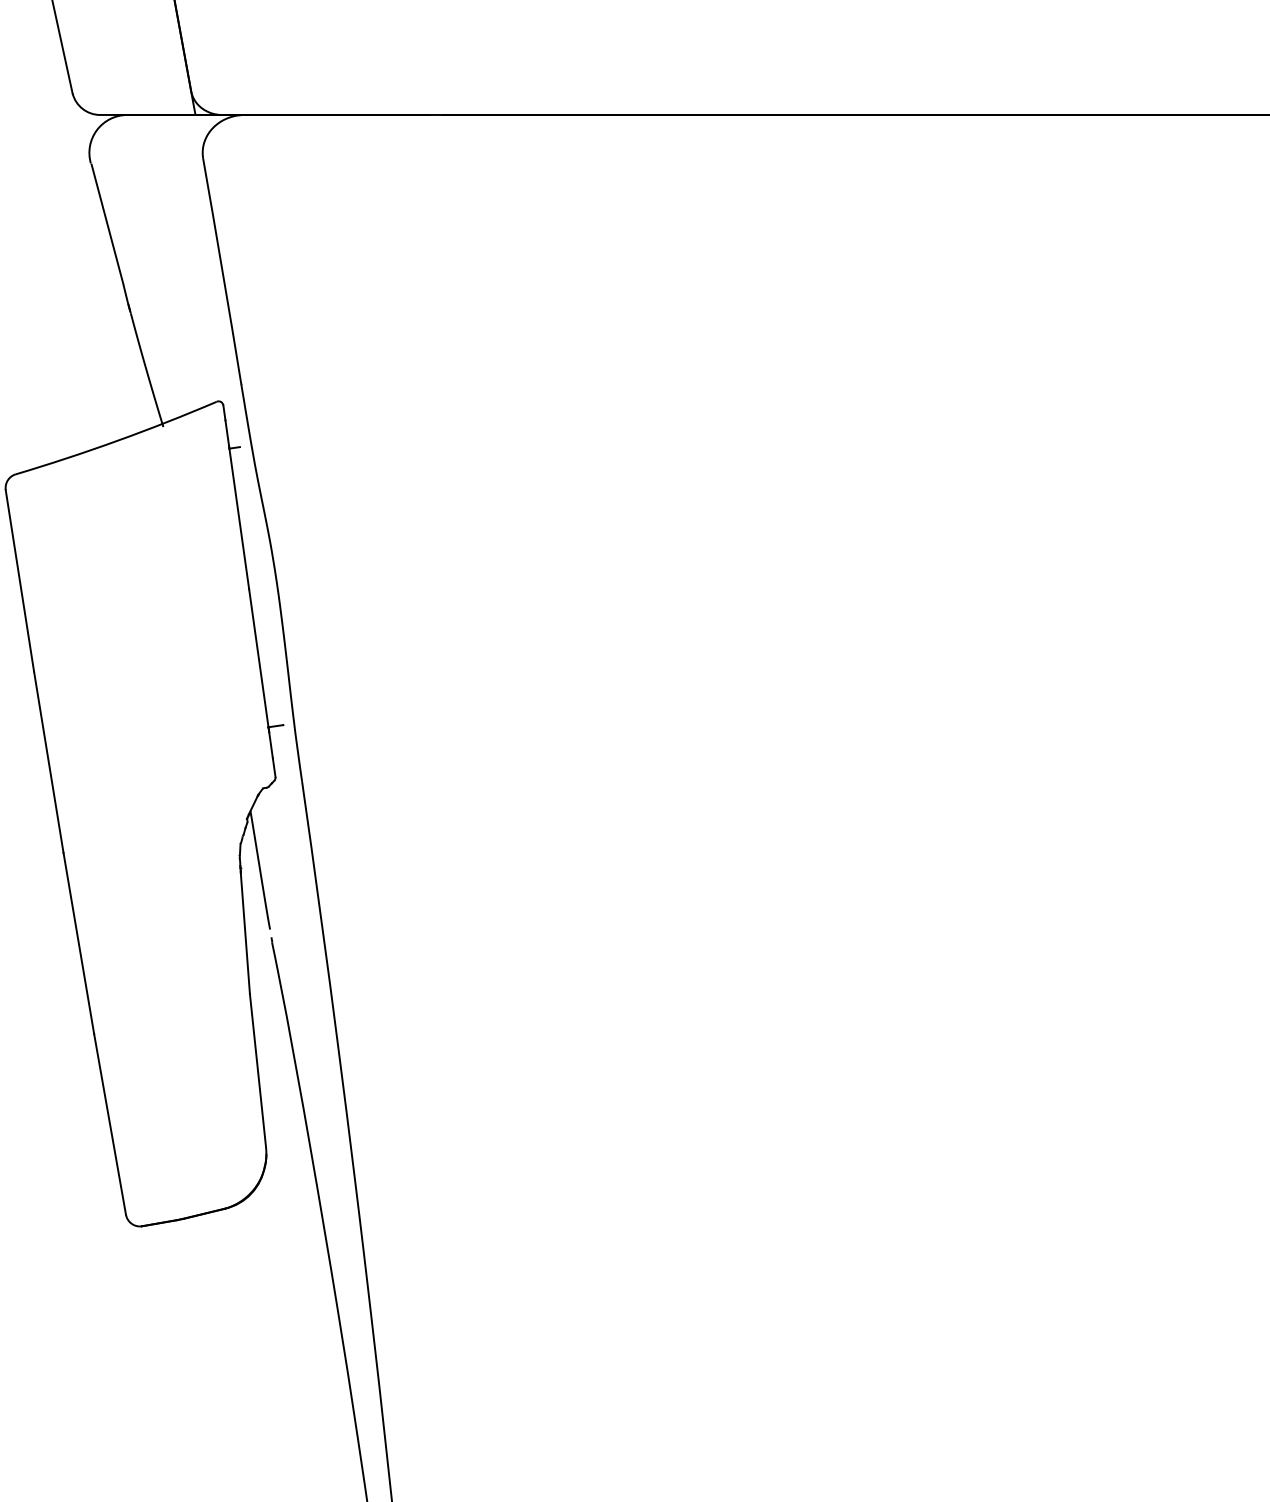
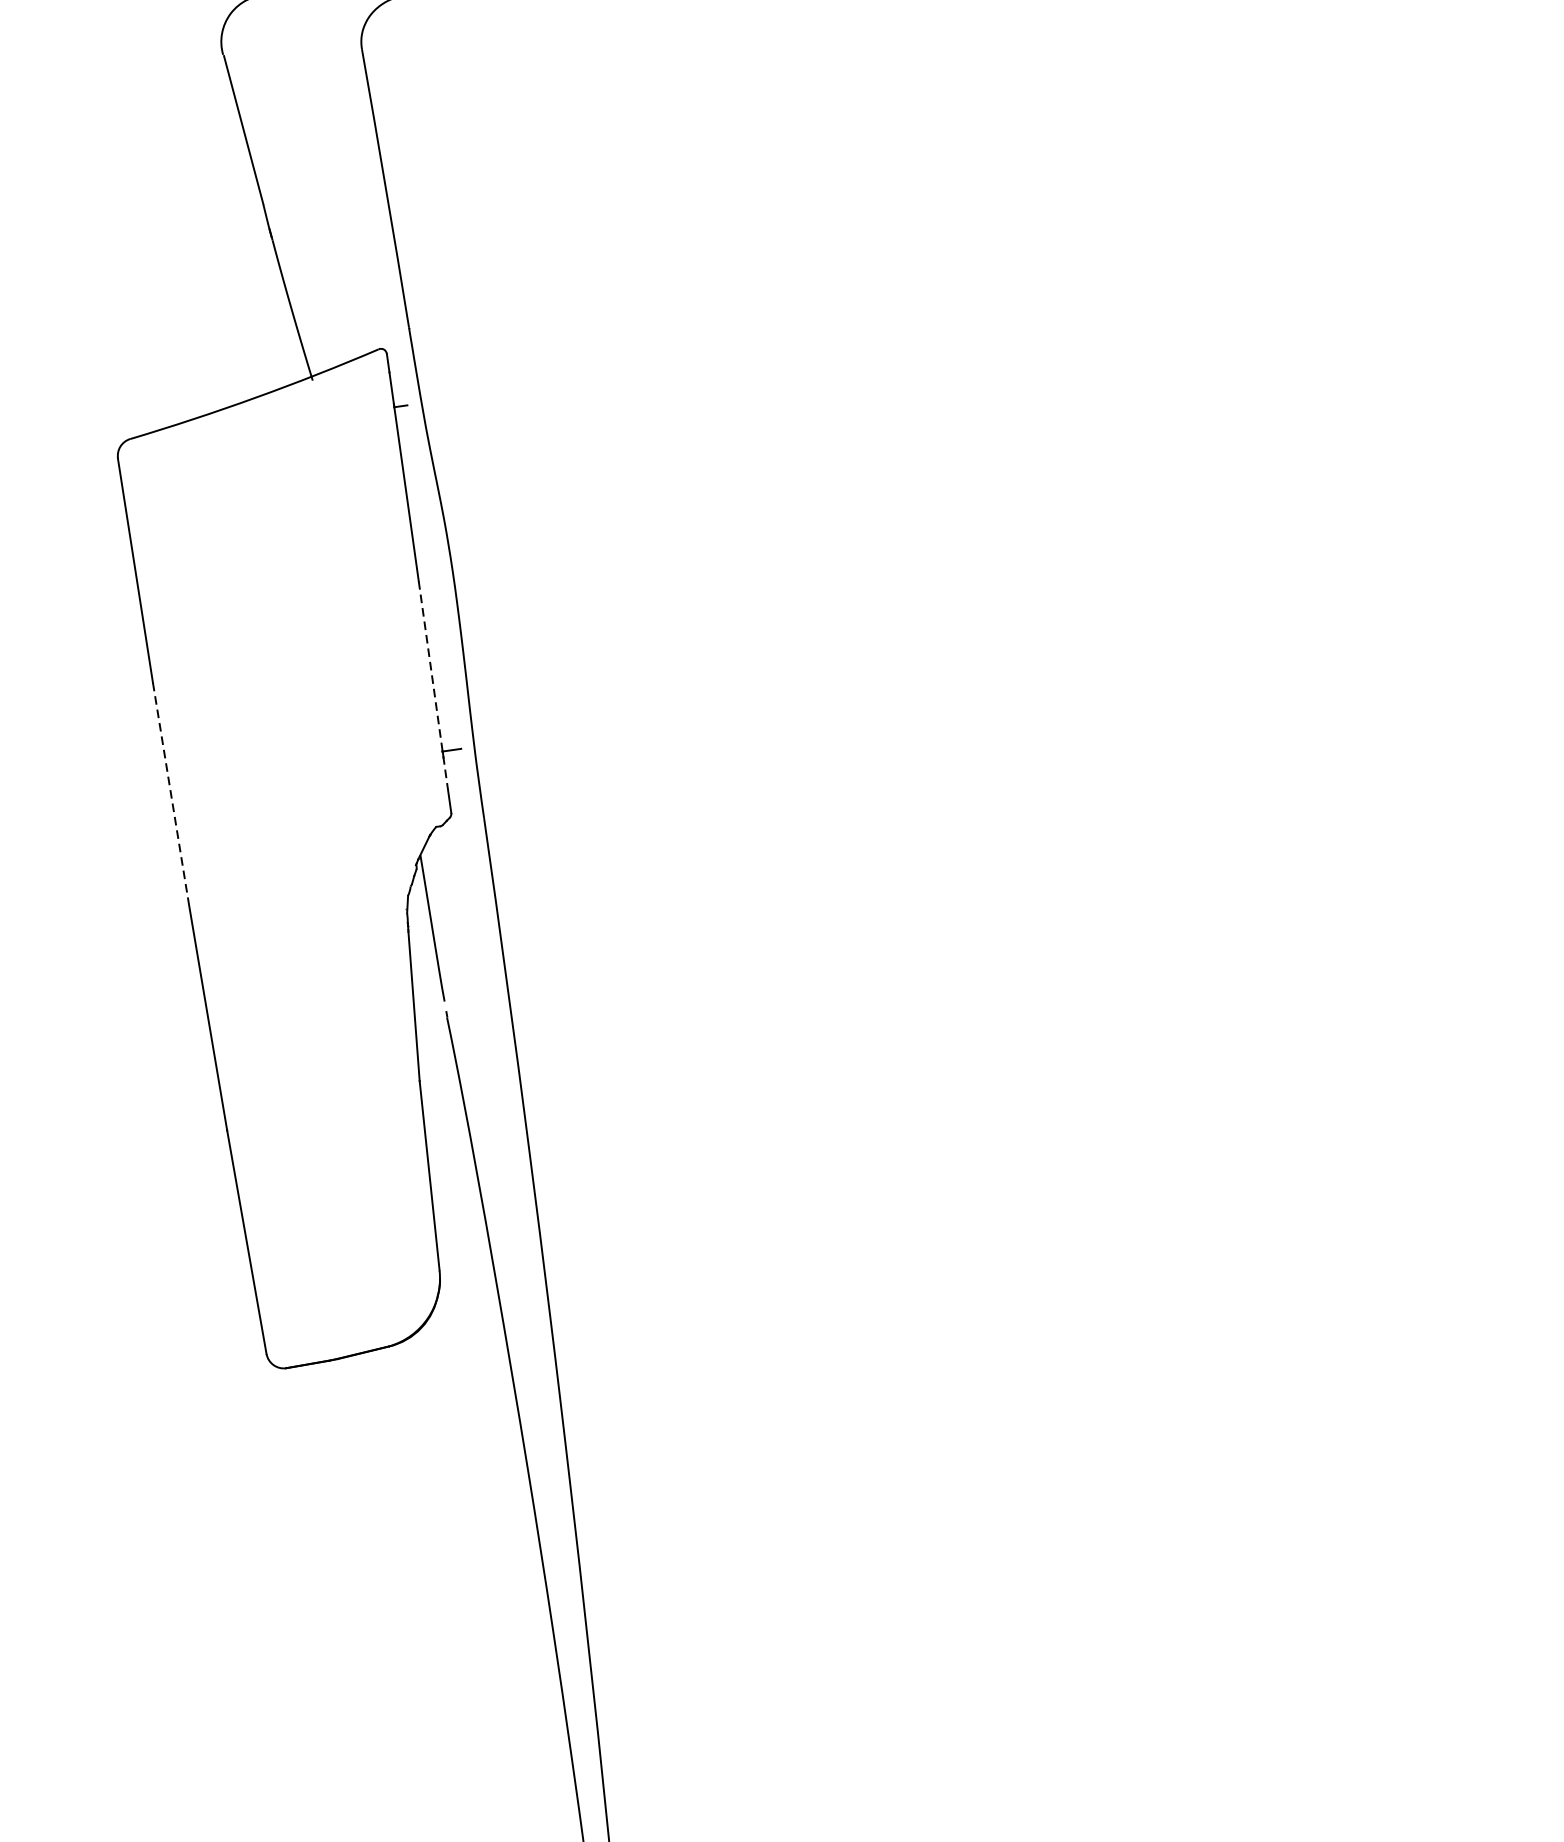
line: (261, 674) -> (433, 686), solid -> dashed
line: (48, 762) -> (170, 795), solid -> dashed

